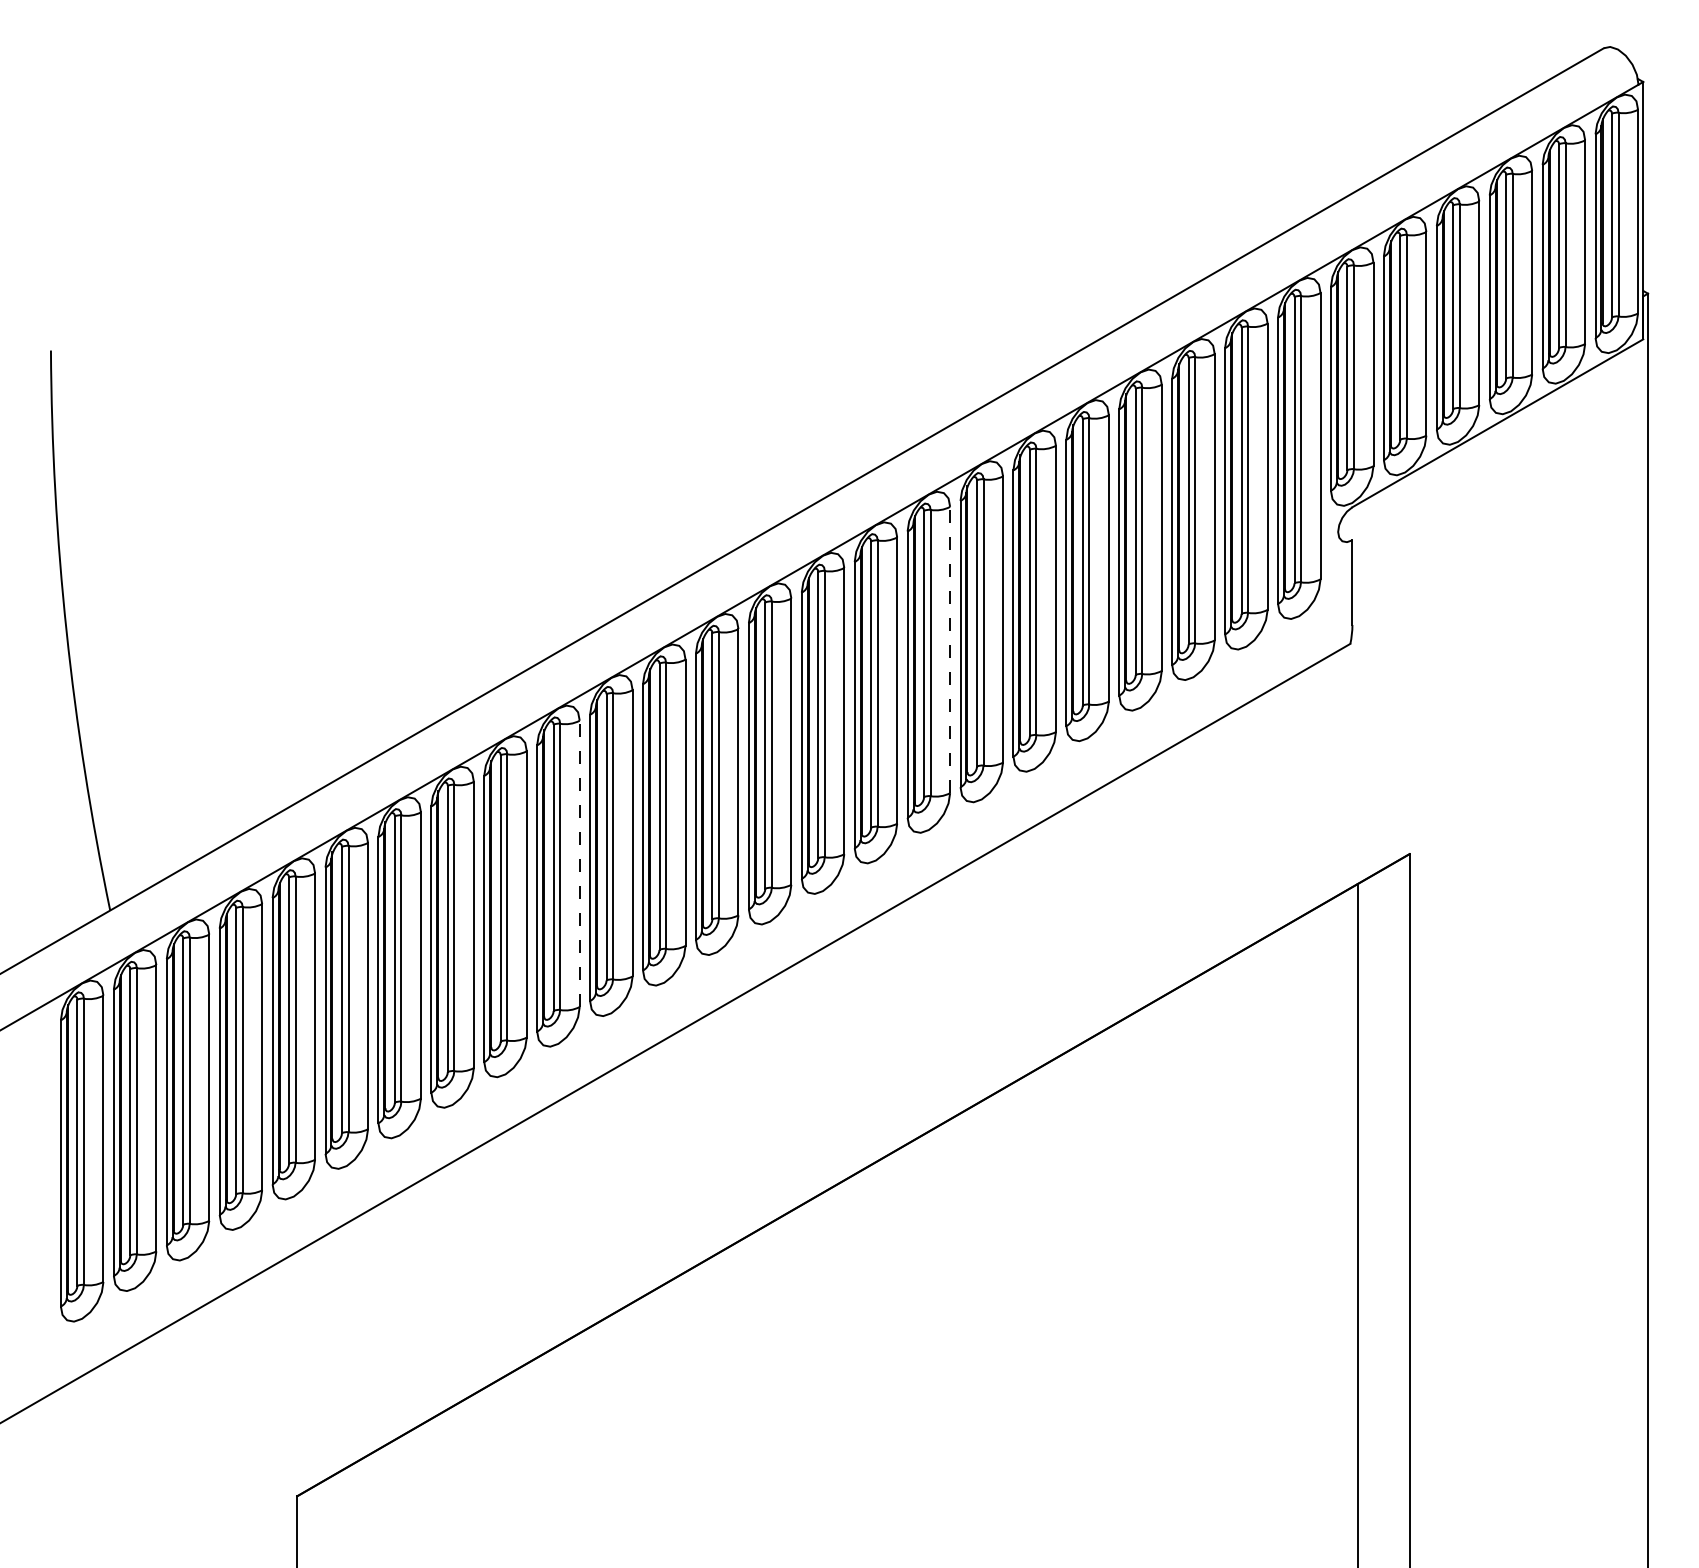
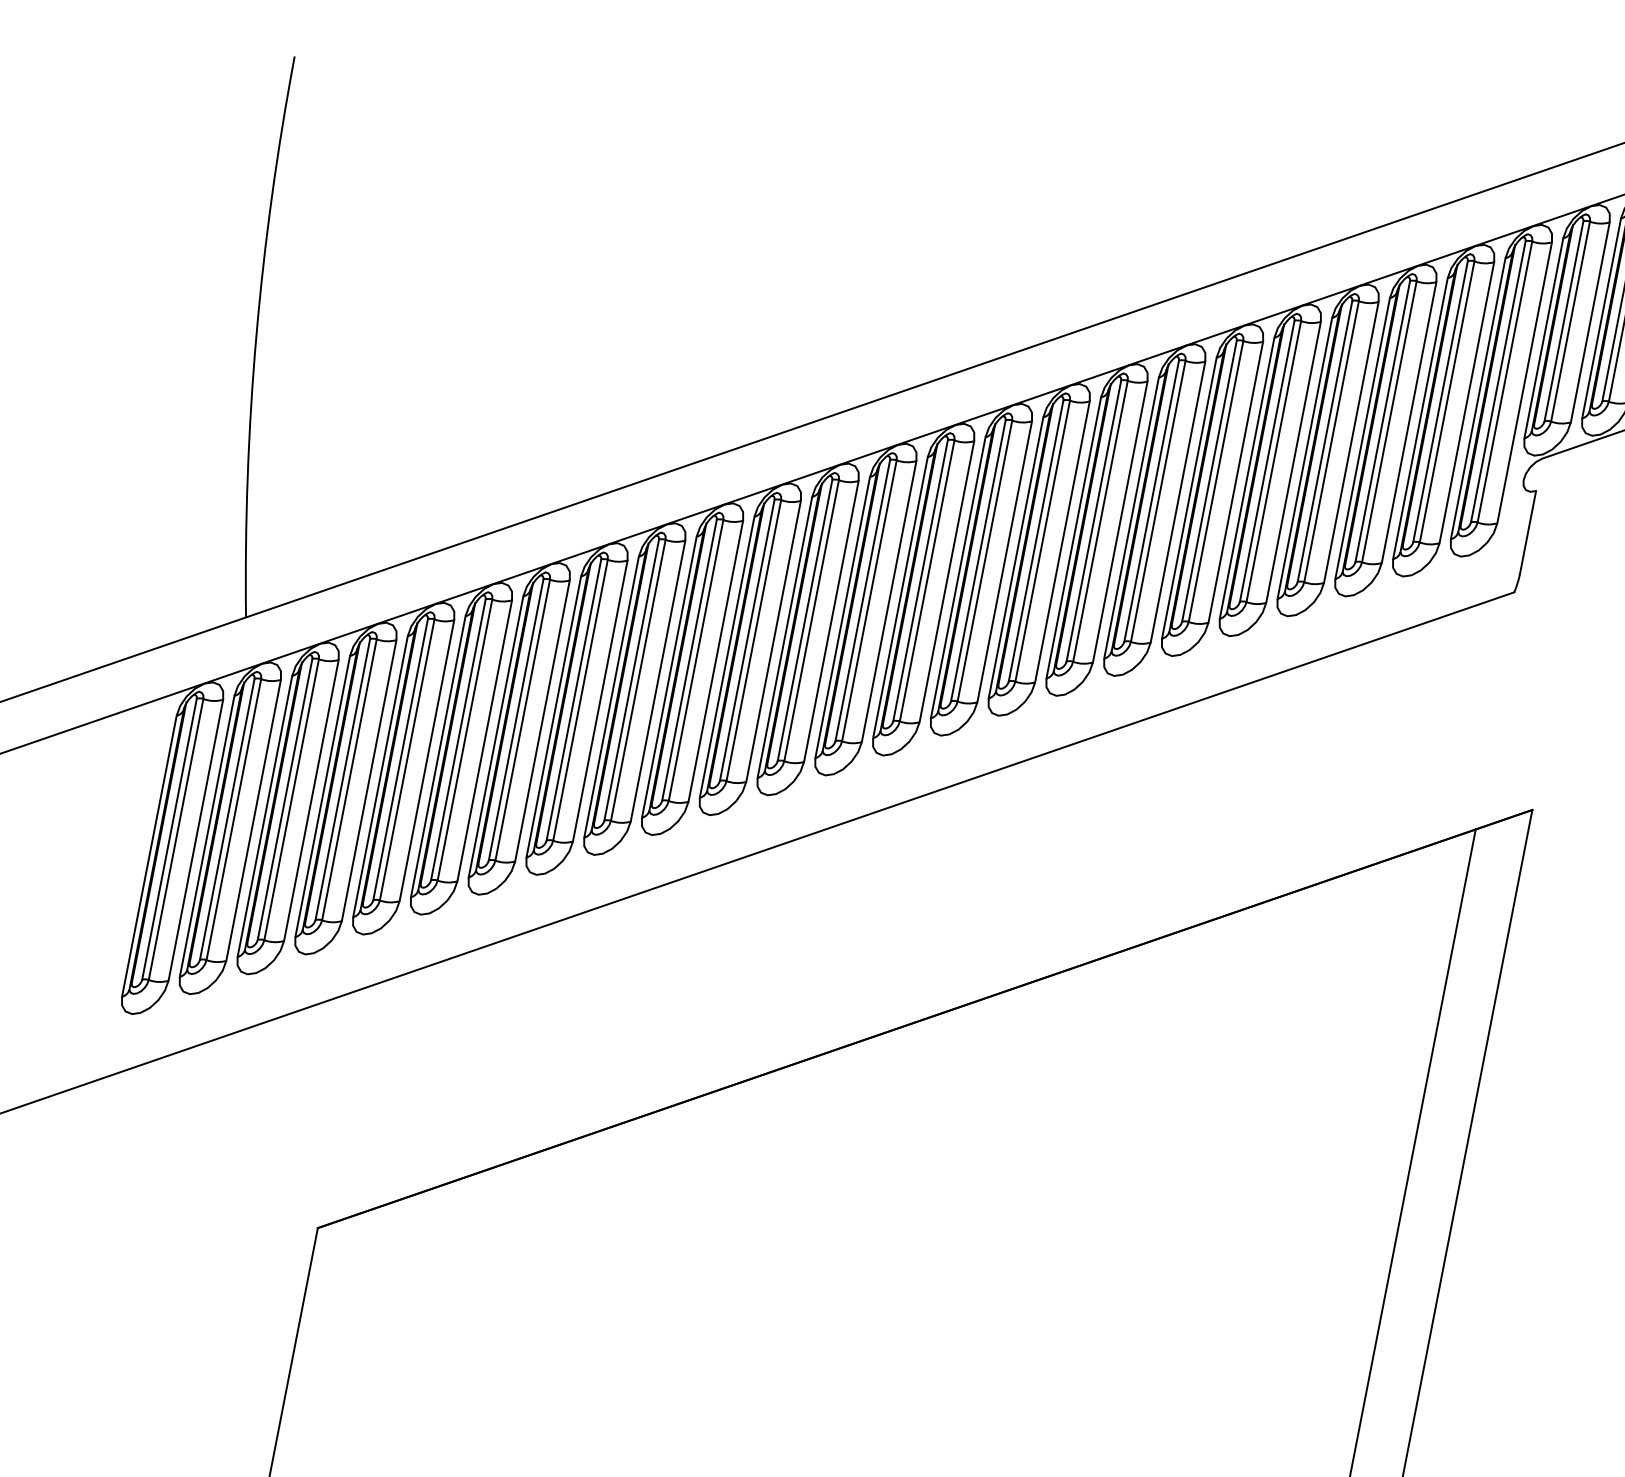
line: (950, 649) -> (1120, 521), dashed -> solid
line: (579, 863) -> (715, 660), dashed -> solid

